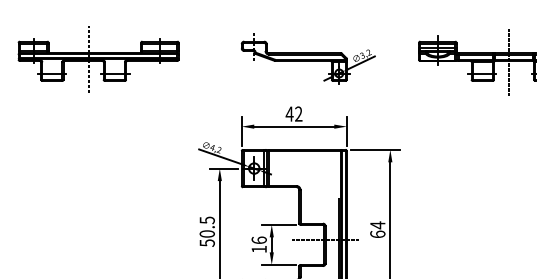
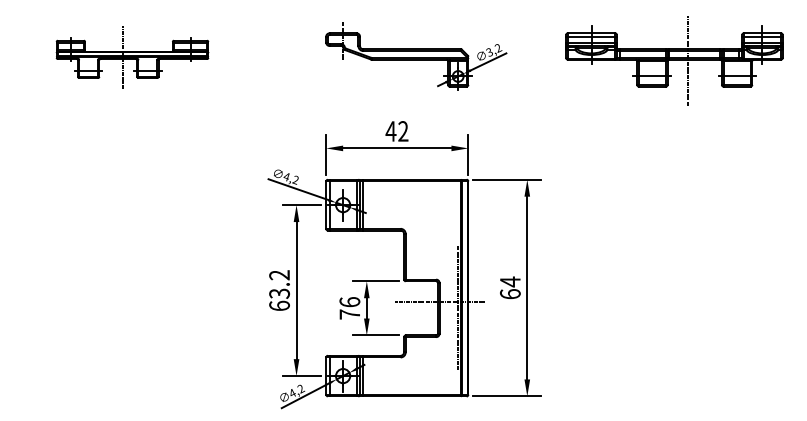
part: (98, 59) -> (132, 57), size x0.7
text: (207, 231) -> (279, 290), 50.5 -> 63.2
text: (258, 249) -> (349, 314), 16 -> 76

